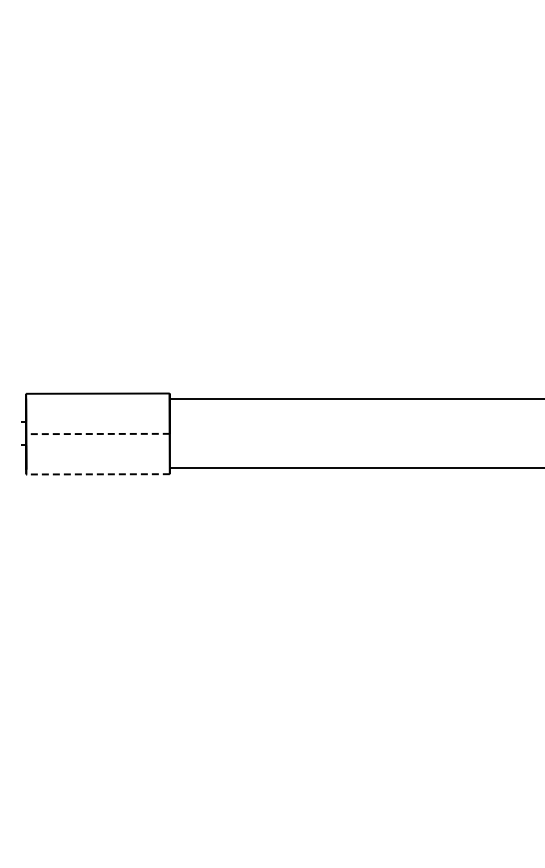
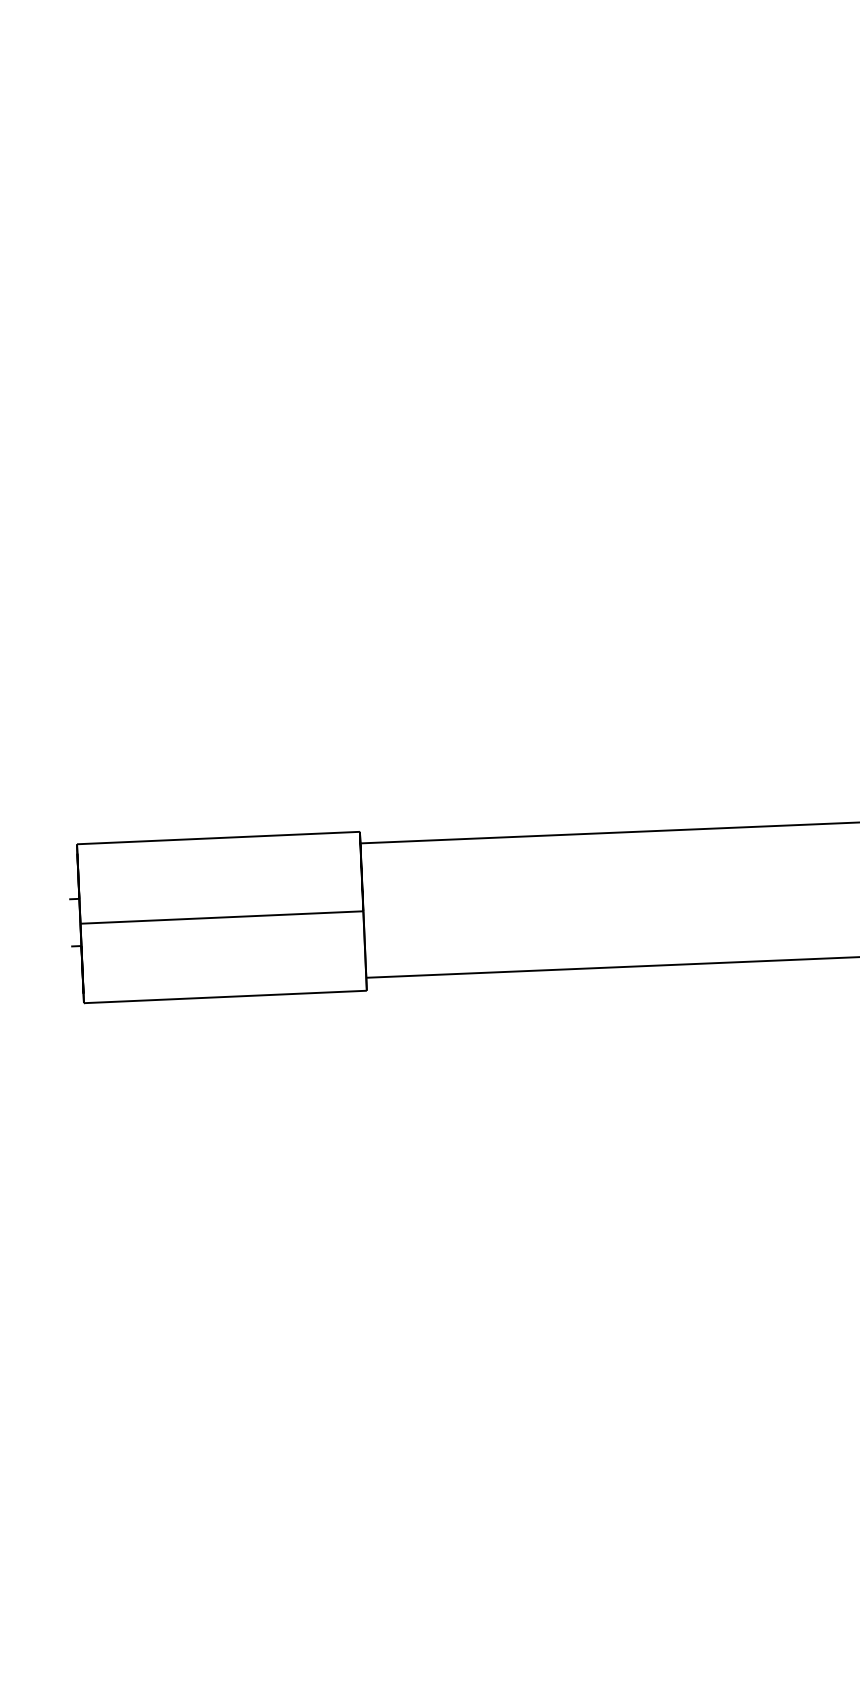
line: (98, 433) -> (222, 916), dashed -> solid
line: (98, 474) -> (226, 997), dashed -> solid

